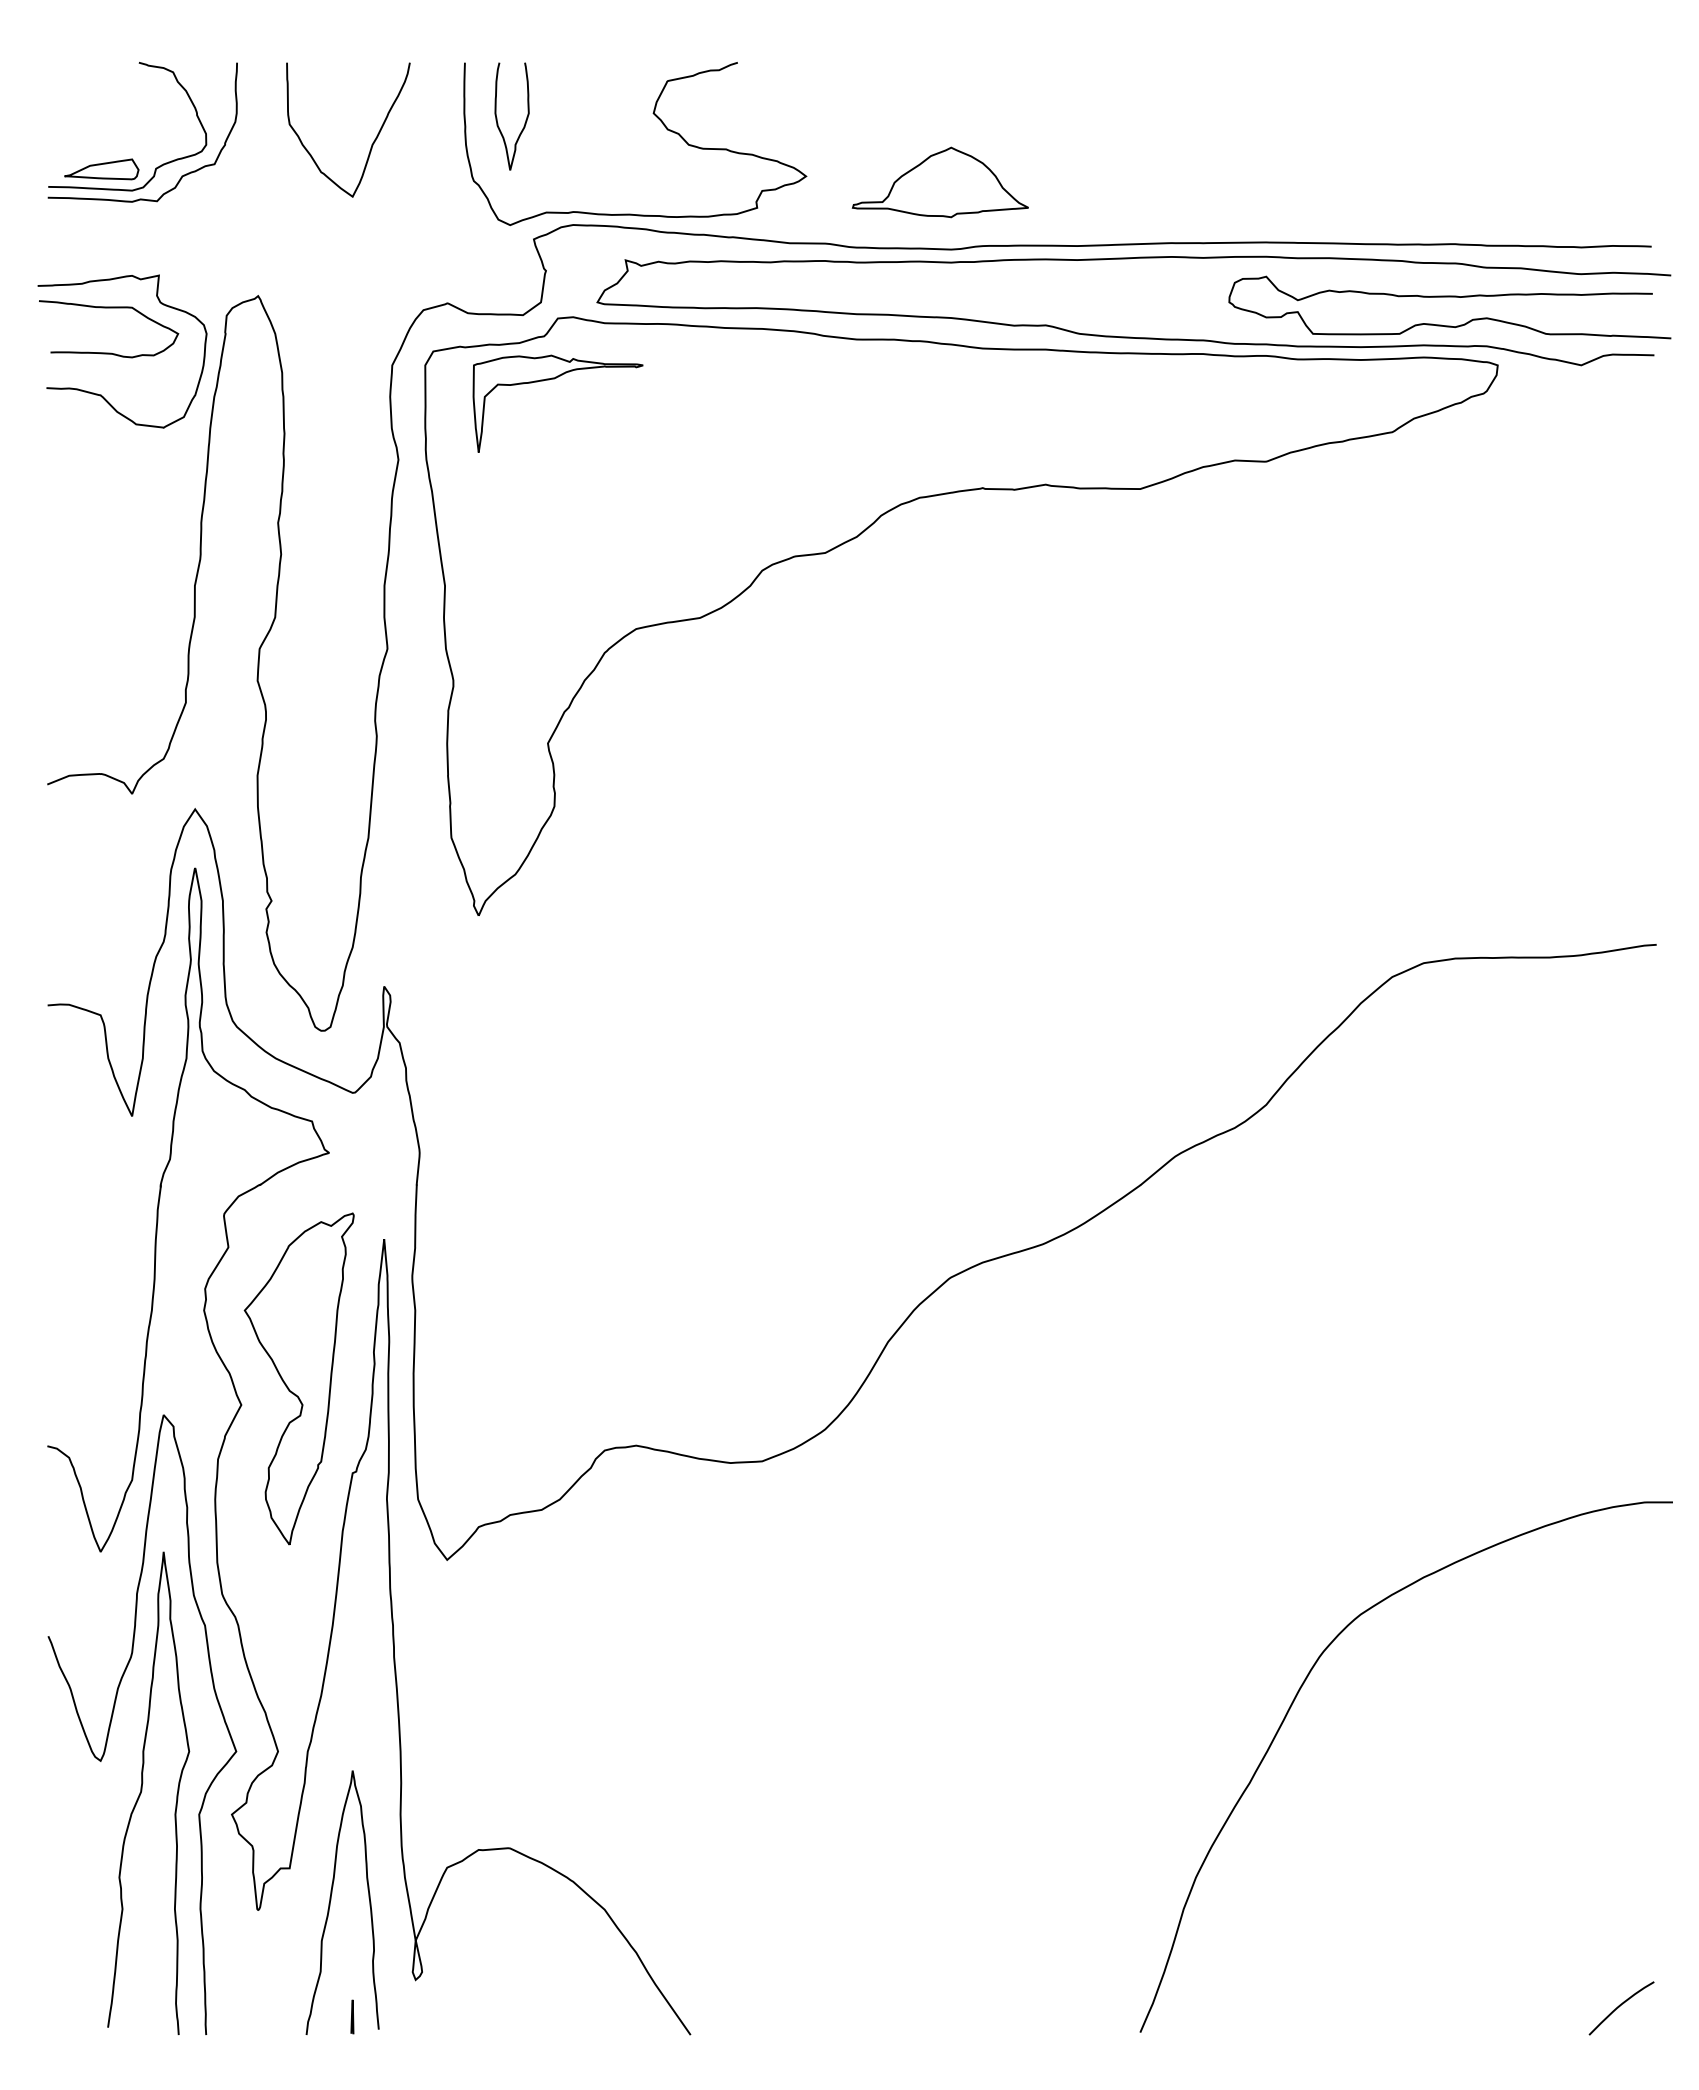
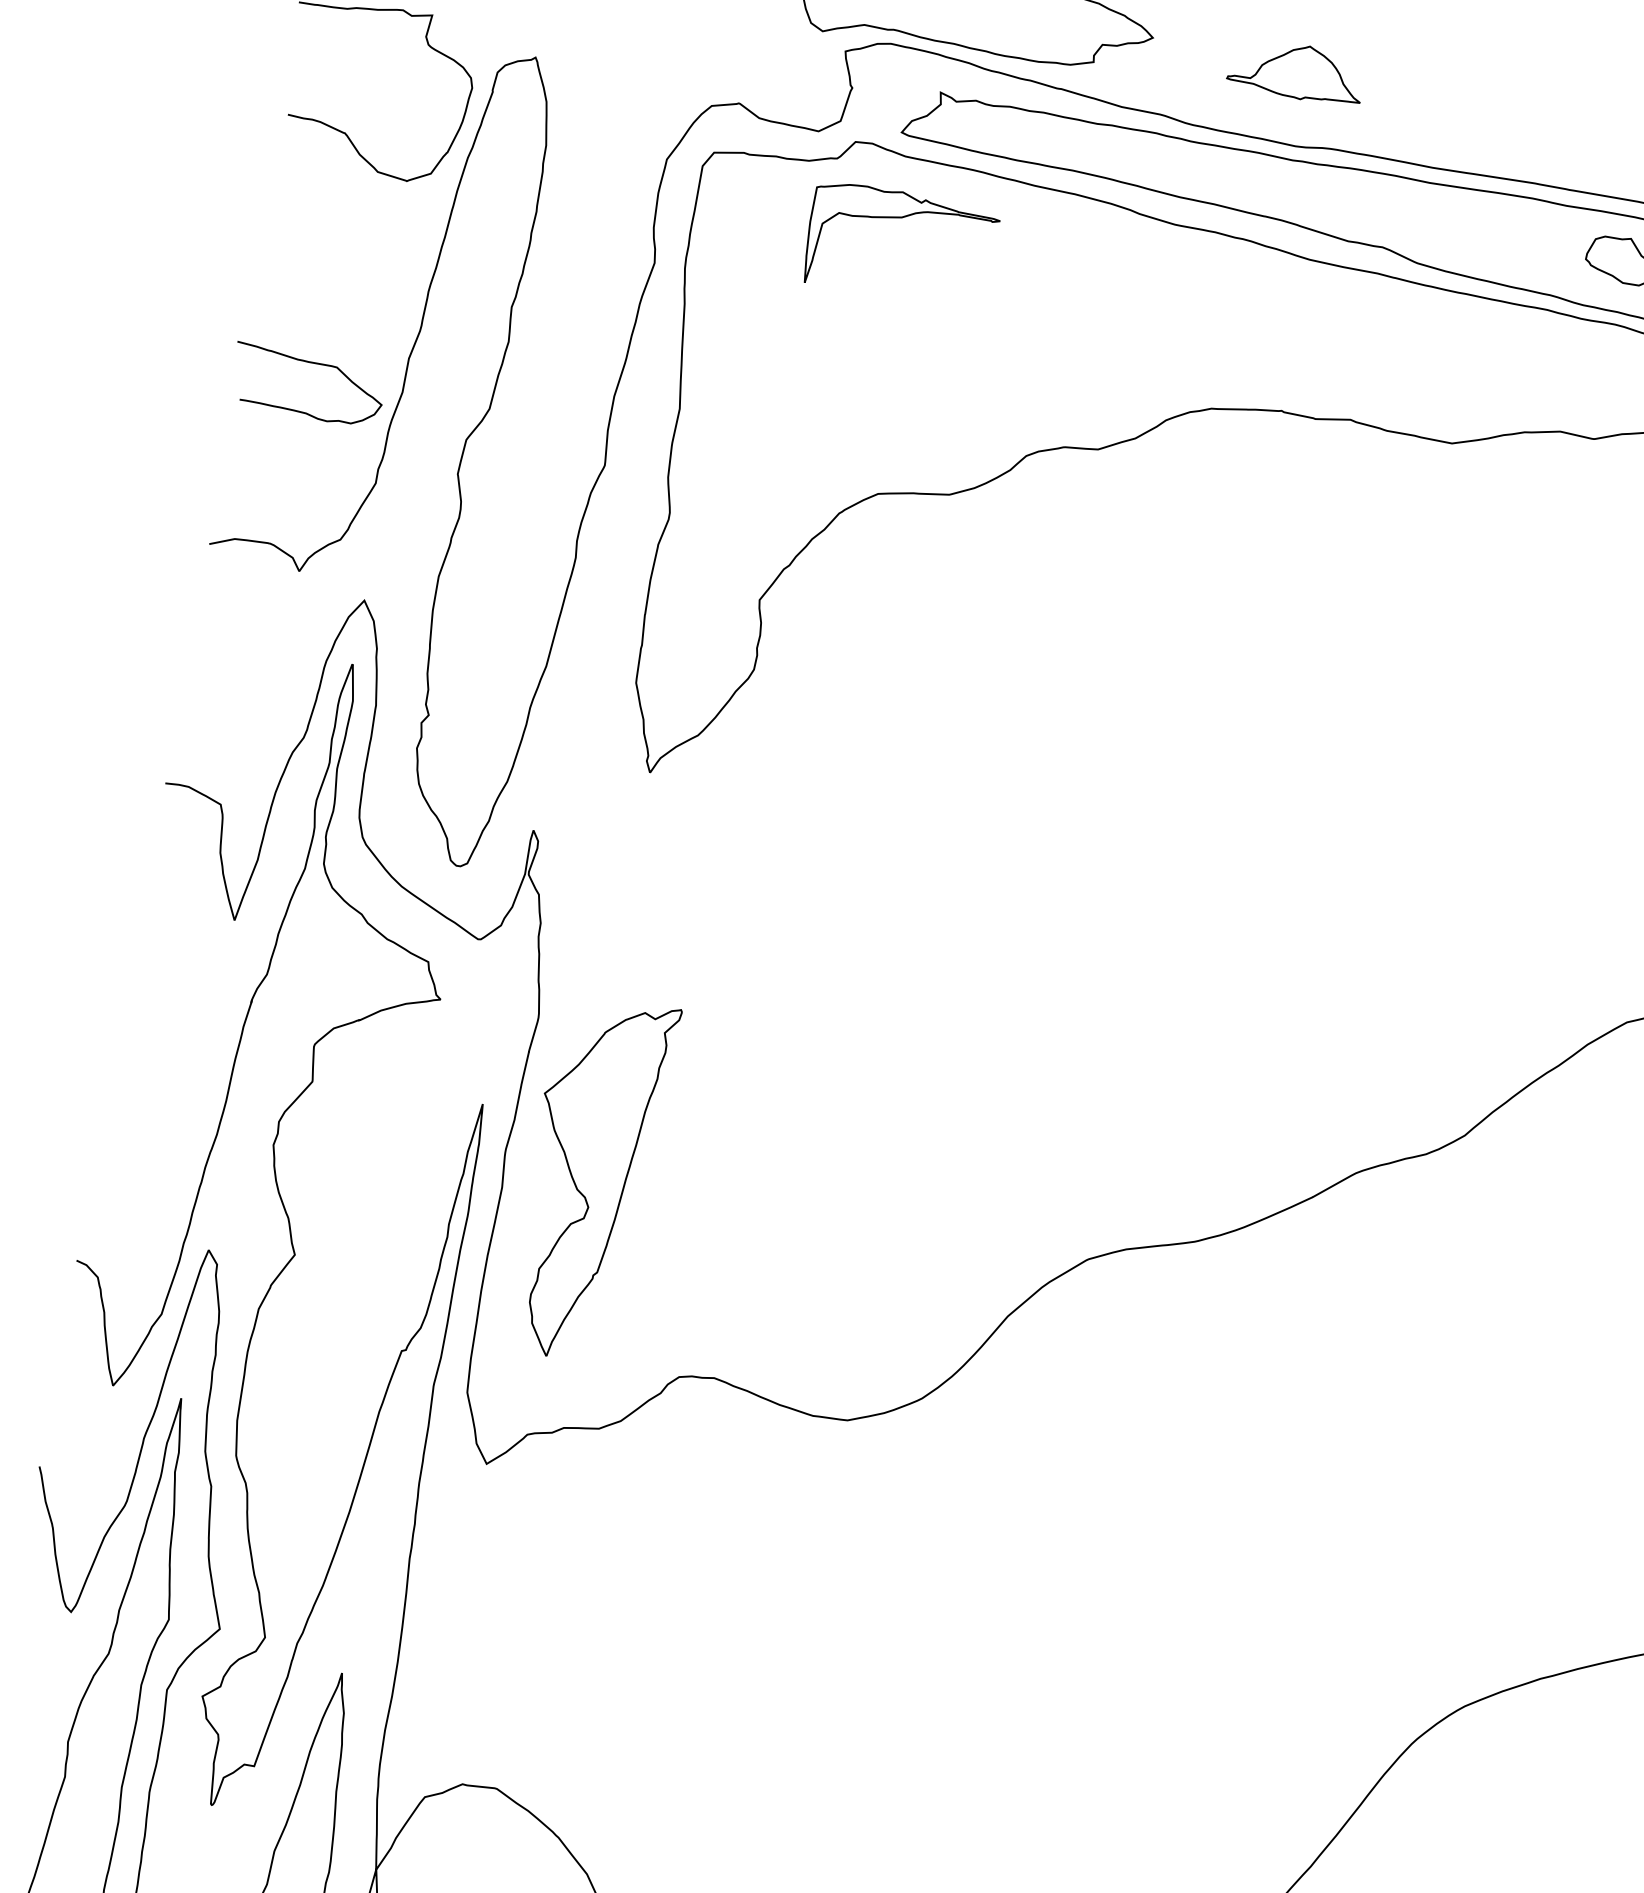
part: (939, 182) -> (1296, 71), size x0.7
curve: (109, 308) -> (312, 363), moved
part: (554, 379) -> (901, 218), moved
part: (298, 1378) -> (589, 1177), moved

